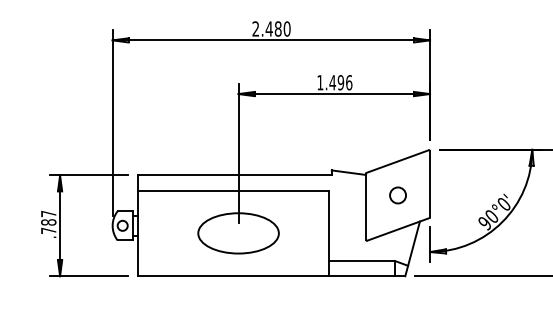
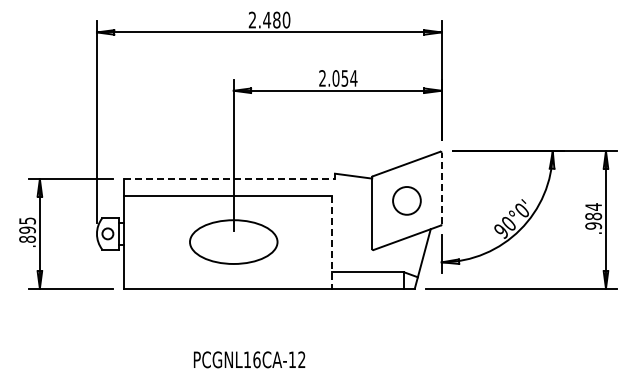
text: (335, 82) -> (338, 78), 1.496 -> 2.054
line: (235, 175) -> (230, 179), solid -> dashed
line: (429, 184) -> (441, 188), solid -> dashed
circle: (397, 195) -> (406, 200), size x1.6
text: (48, 221) -> (27, 229), .787 -> .895
line: (329, 233) -> (332, 242), solid -> dashed

